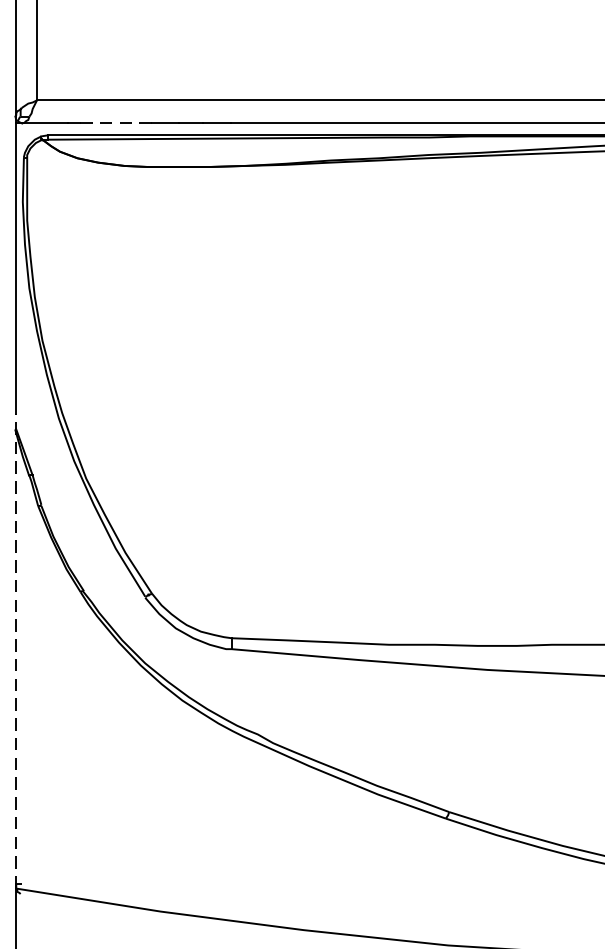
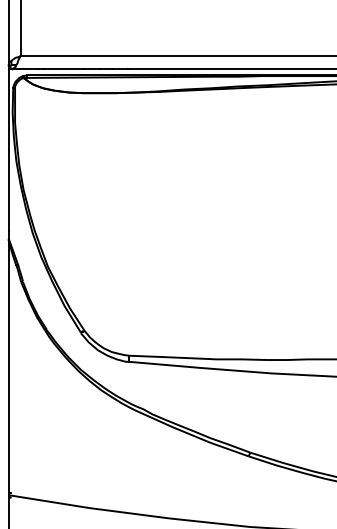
line: (114, 122) -> (63, 68), dashed -> solid
line: (15, 650) -> (8, 362), dashed -> solid

